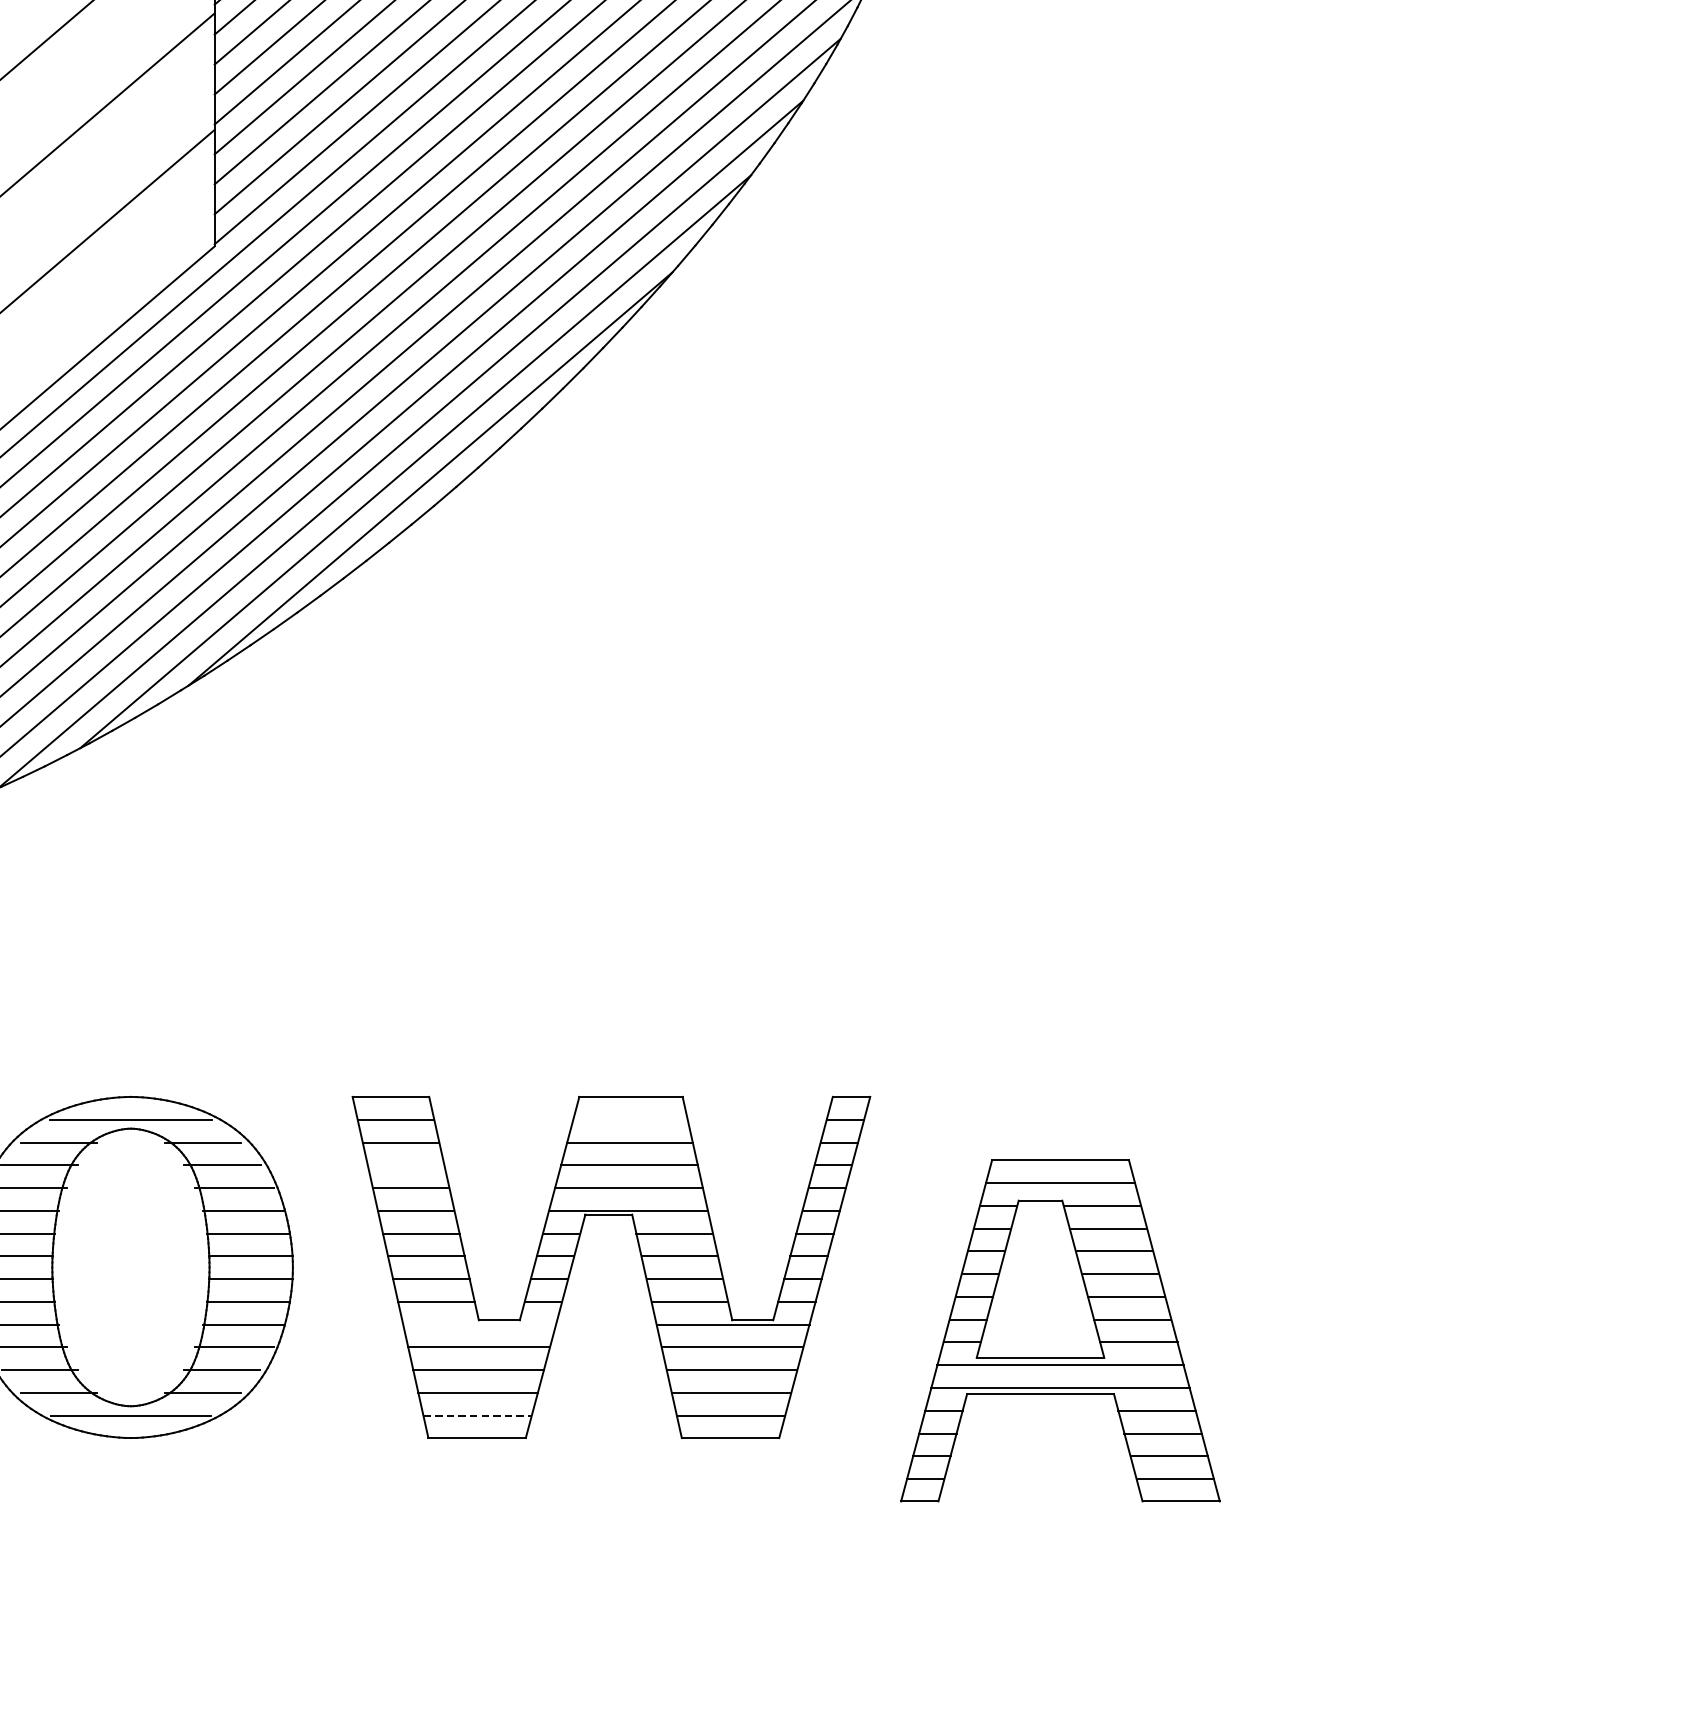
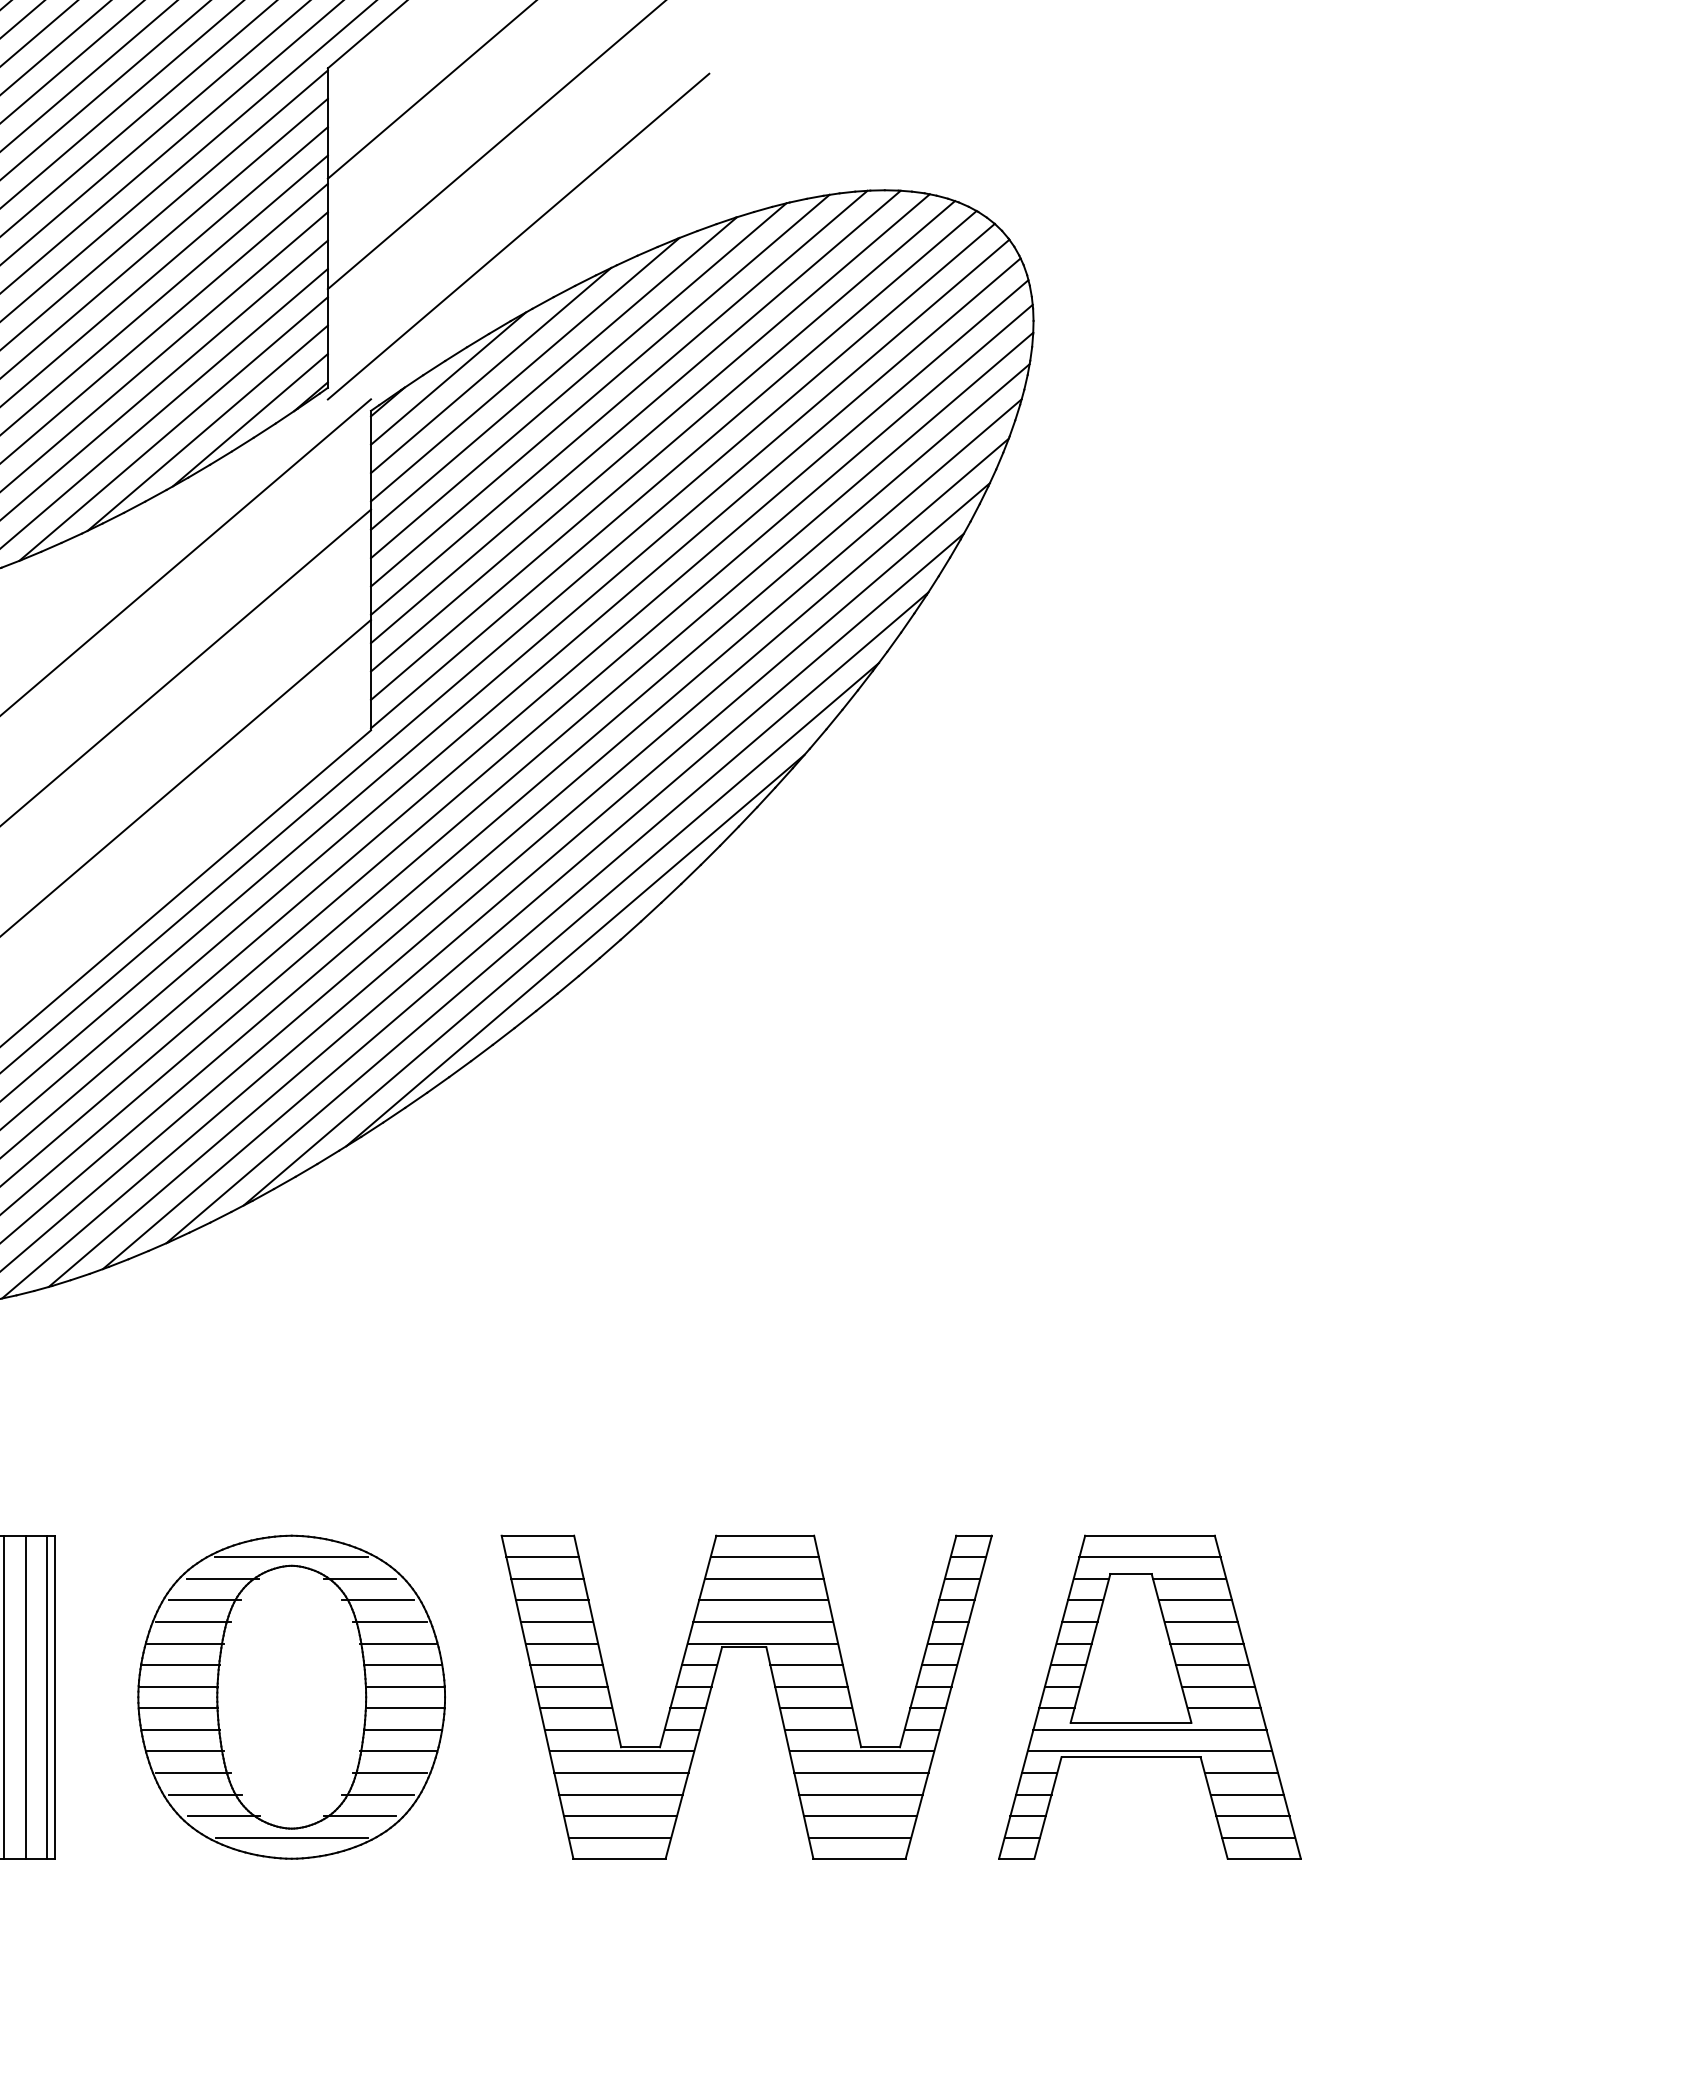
line: (630, 1119) -> (764, 1557), added
line: (405, 1165) -> (551, 1600), added
line: (479, 1324) -> (621, 1751), added
part: (1059, 1330) -> (1149, 1696), moved
line: (478, 1415) -> (620, 1837), dashed -> solid

